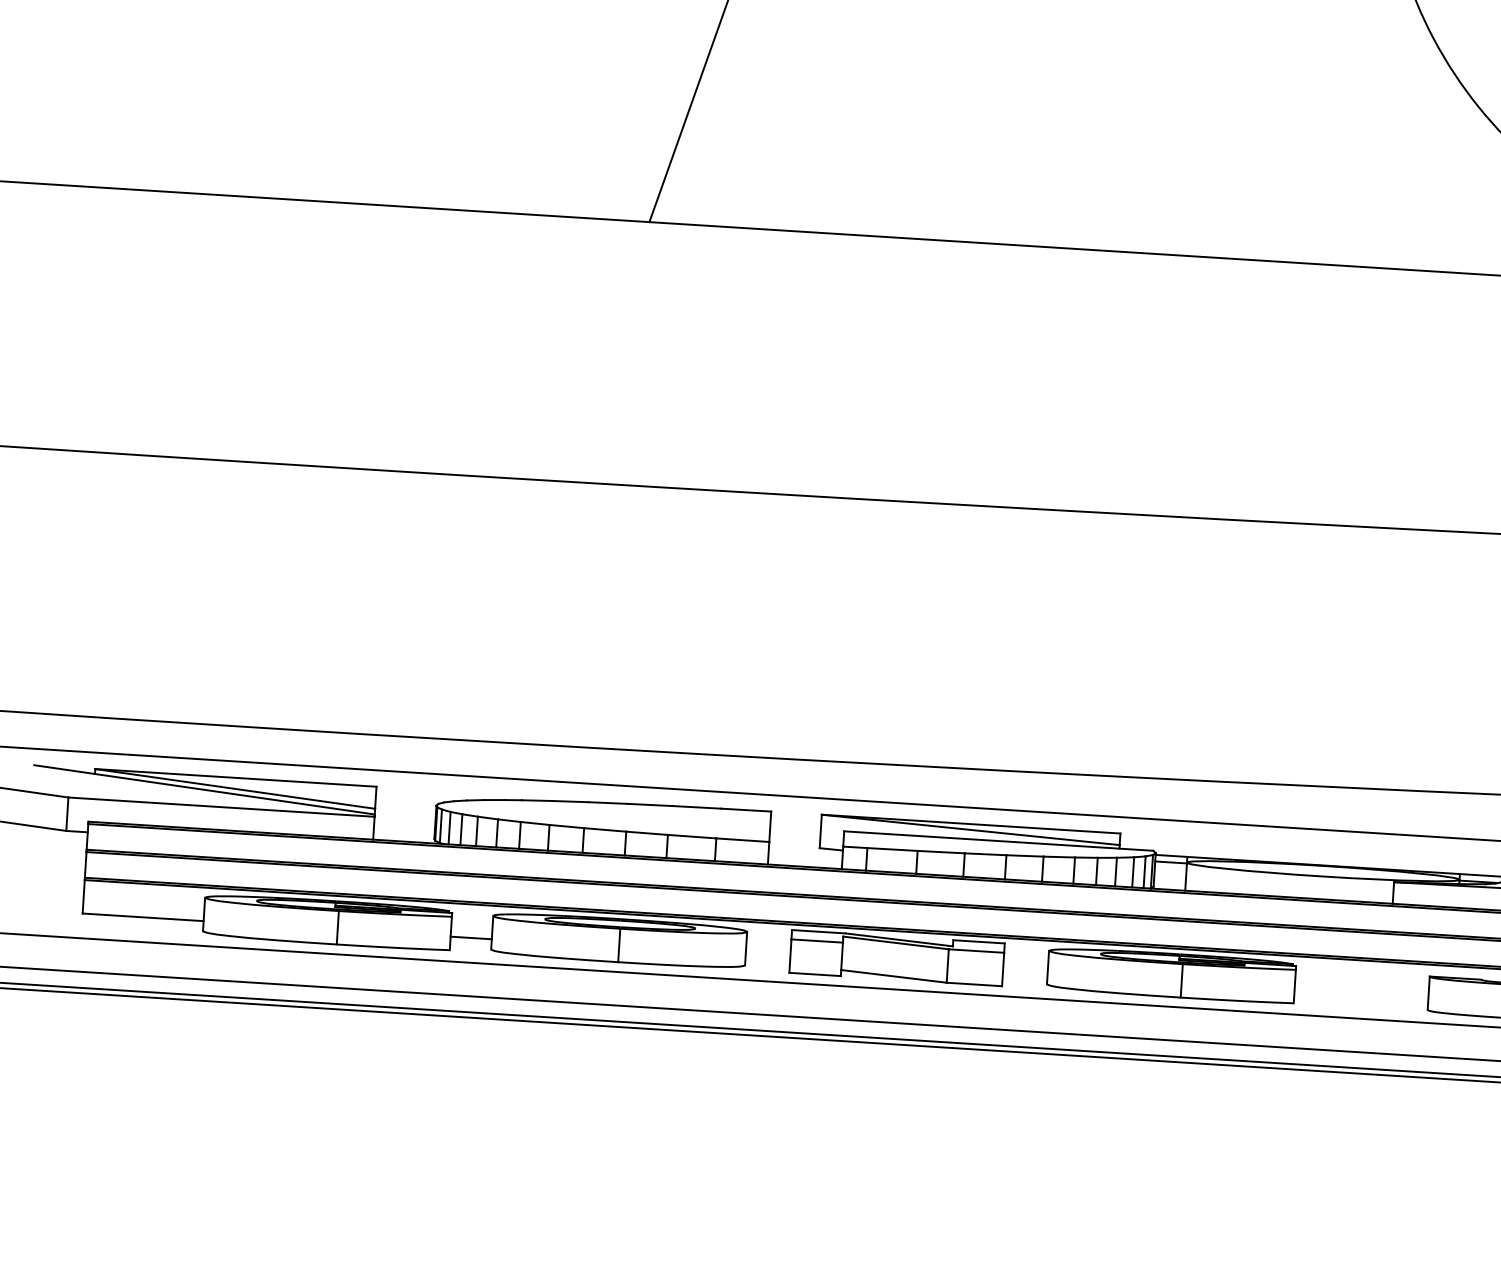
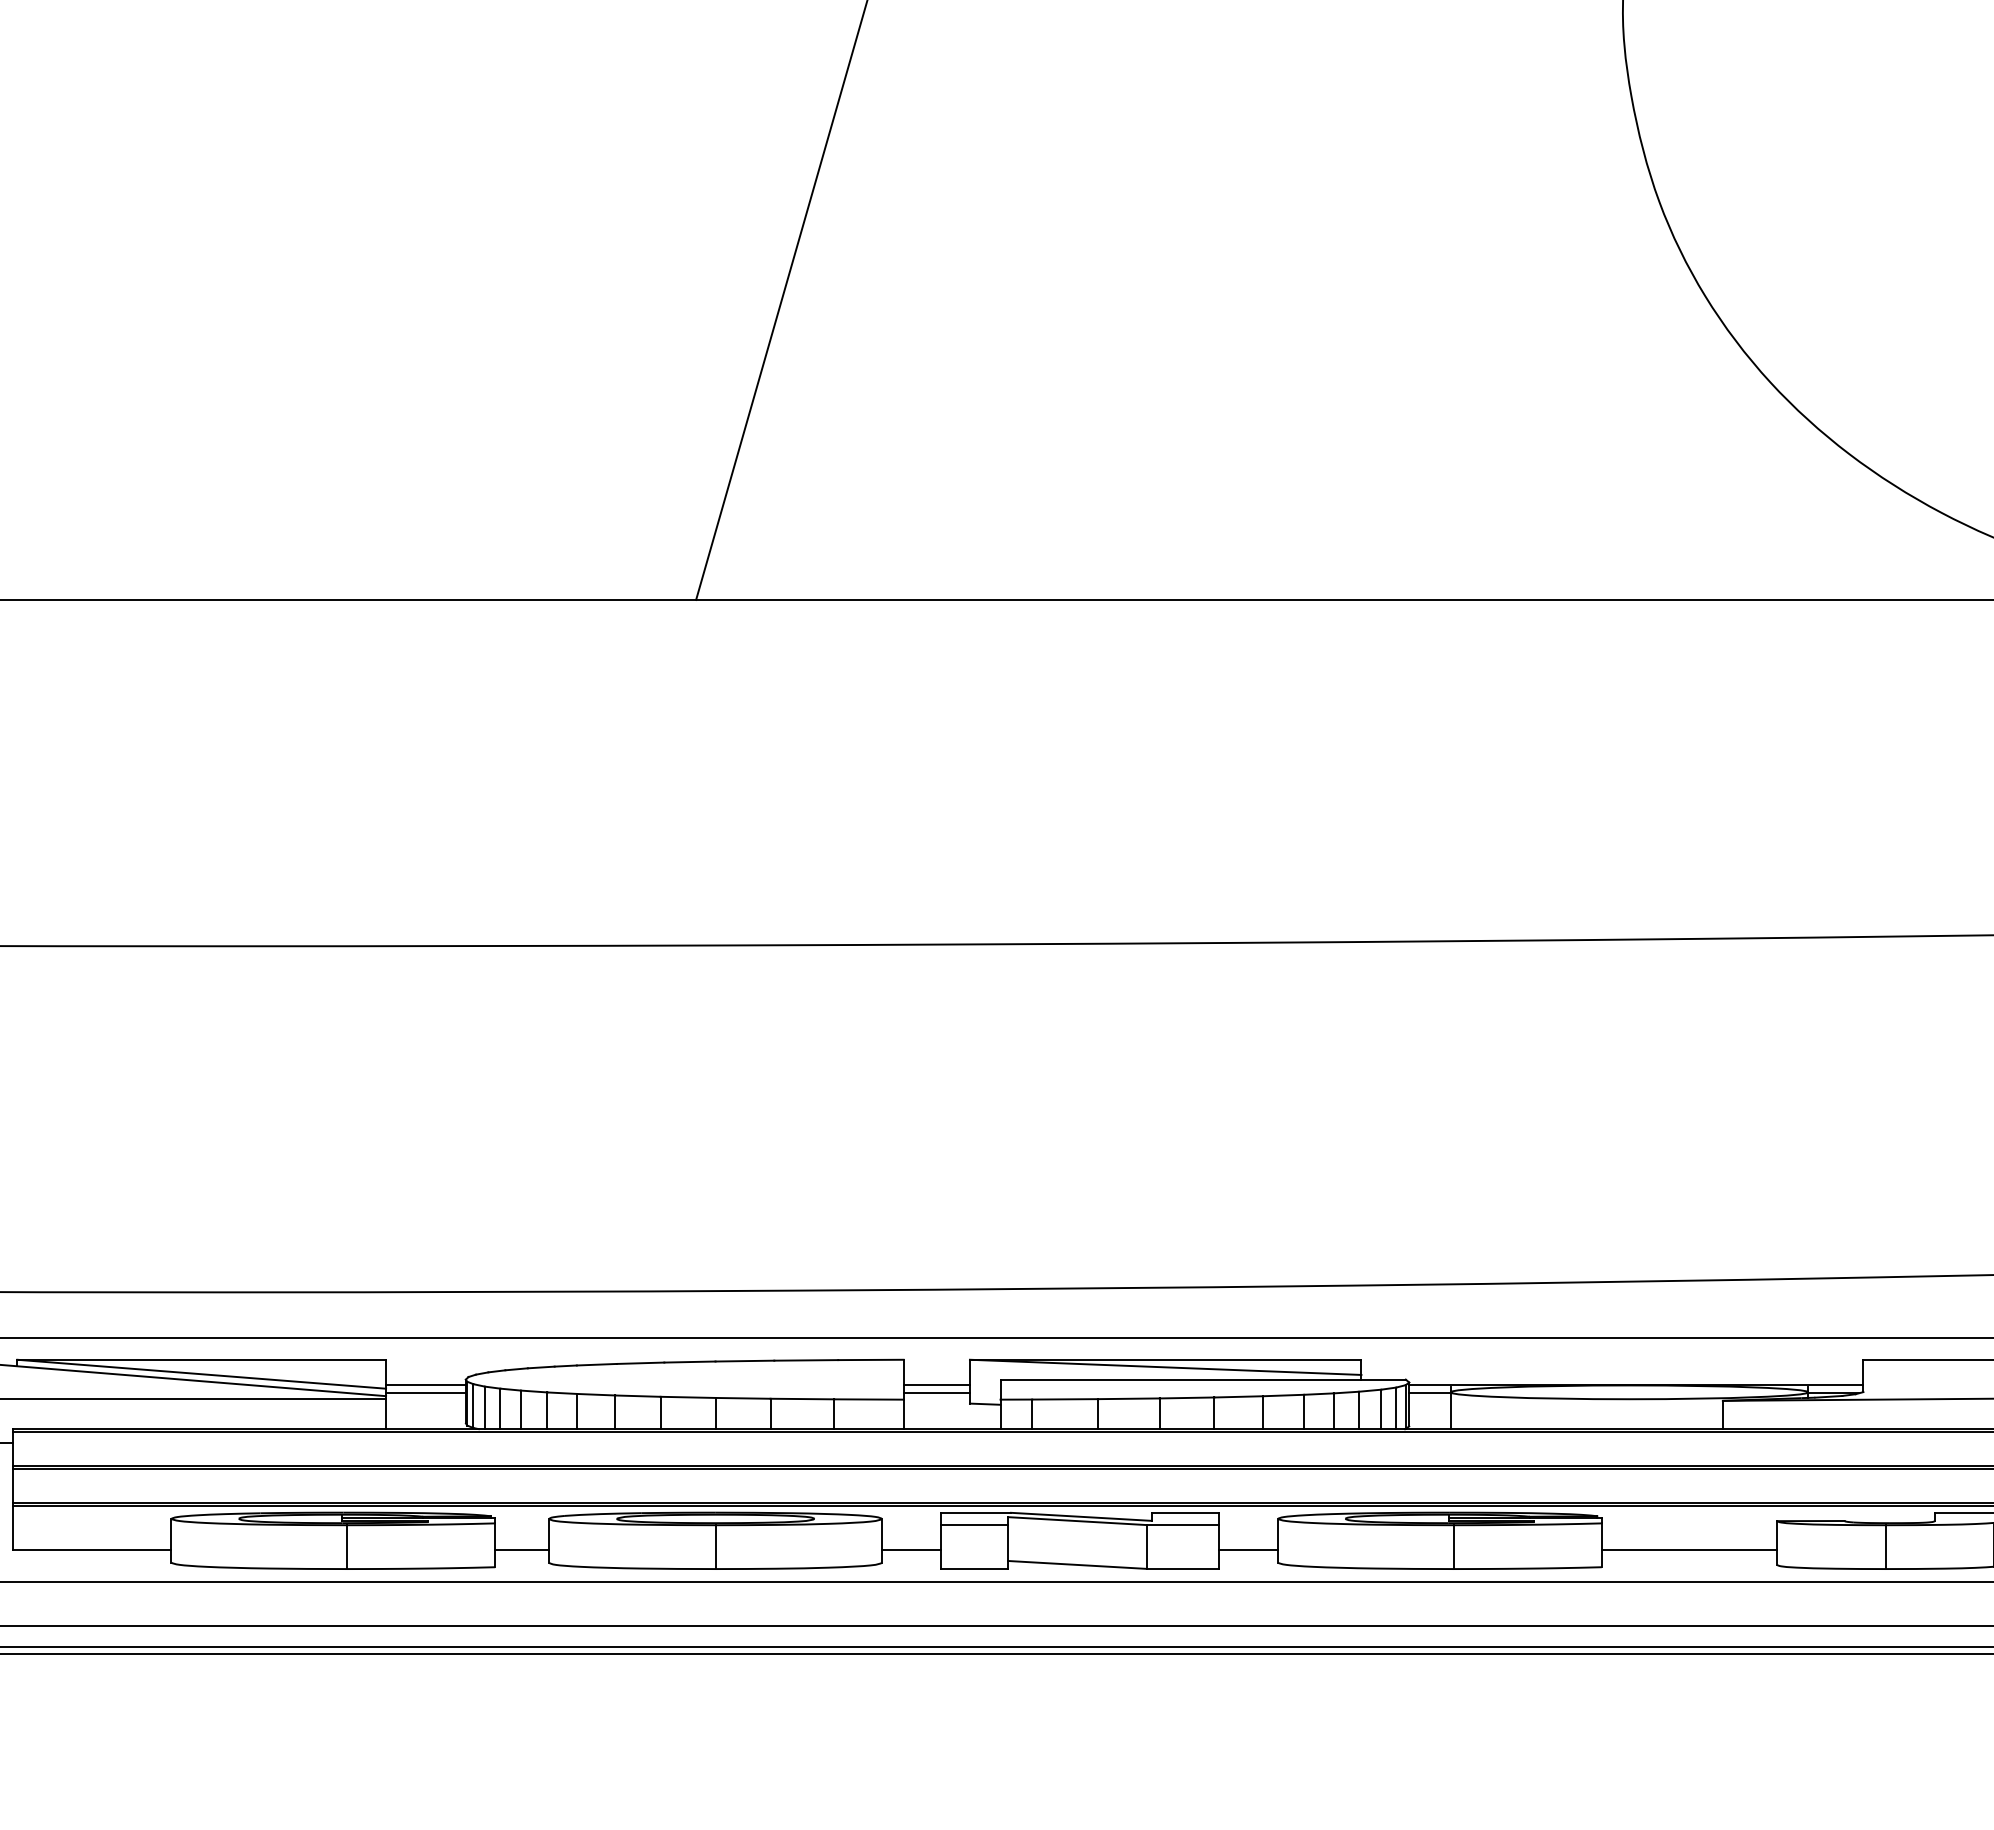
line: (405, 807) -> (425, 1384), added
line: (404, 814) -> (425, 1393), added
line: (795, 832) -> (936, 1384), added
line: (794, 838) -> (936, 1393), added
line: (768, 956) -> (911, 1549), added
line: (1025, 972) -> (1248, 1549), added
line: (1361, 993) -> (1689, 1549), added

